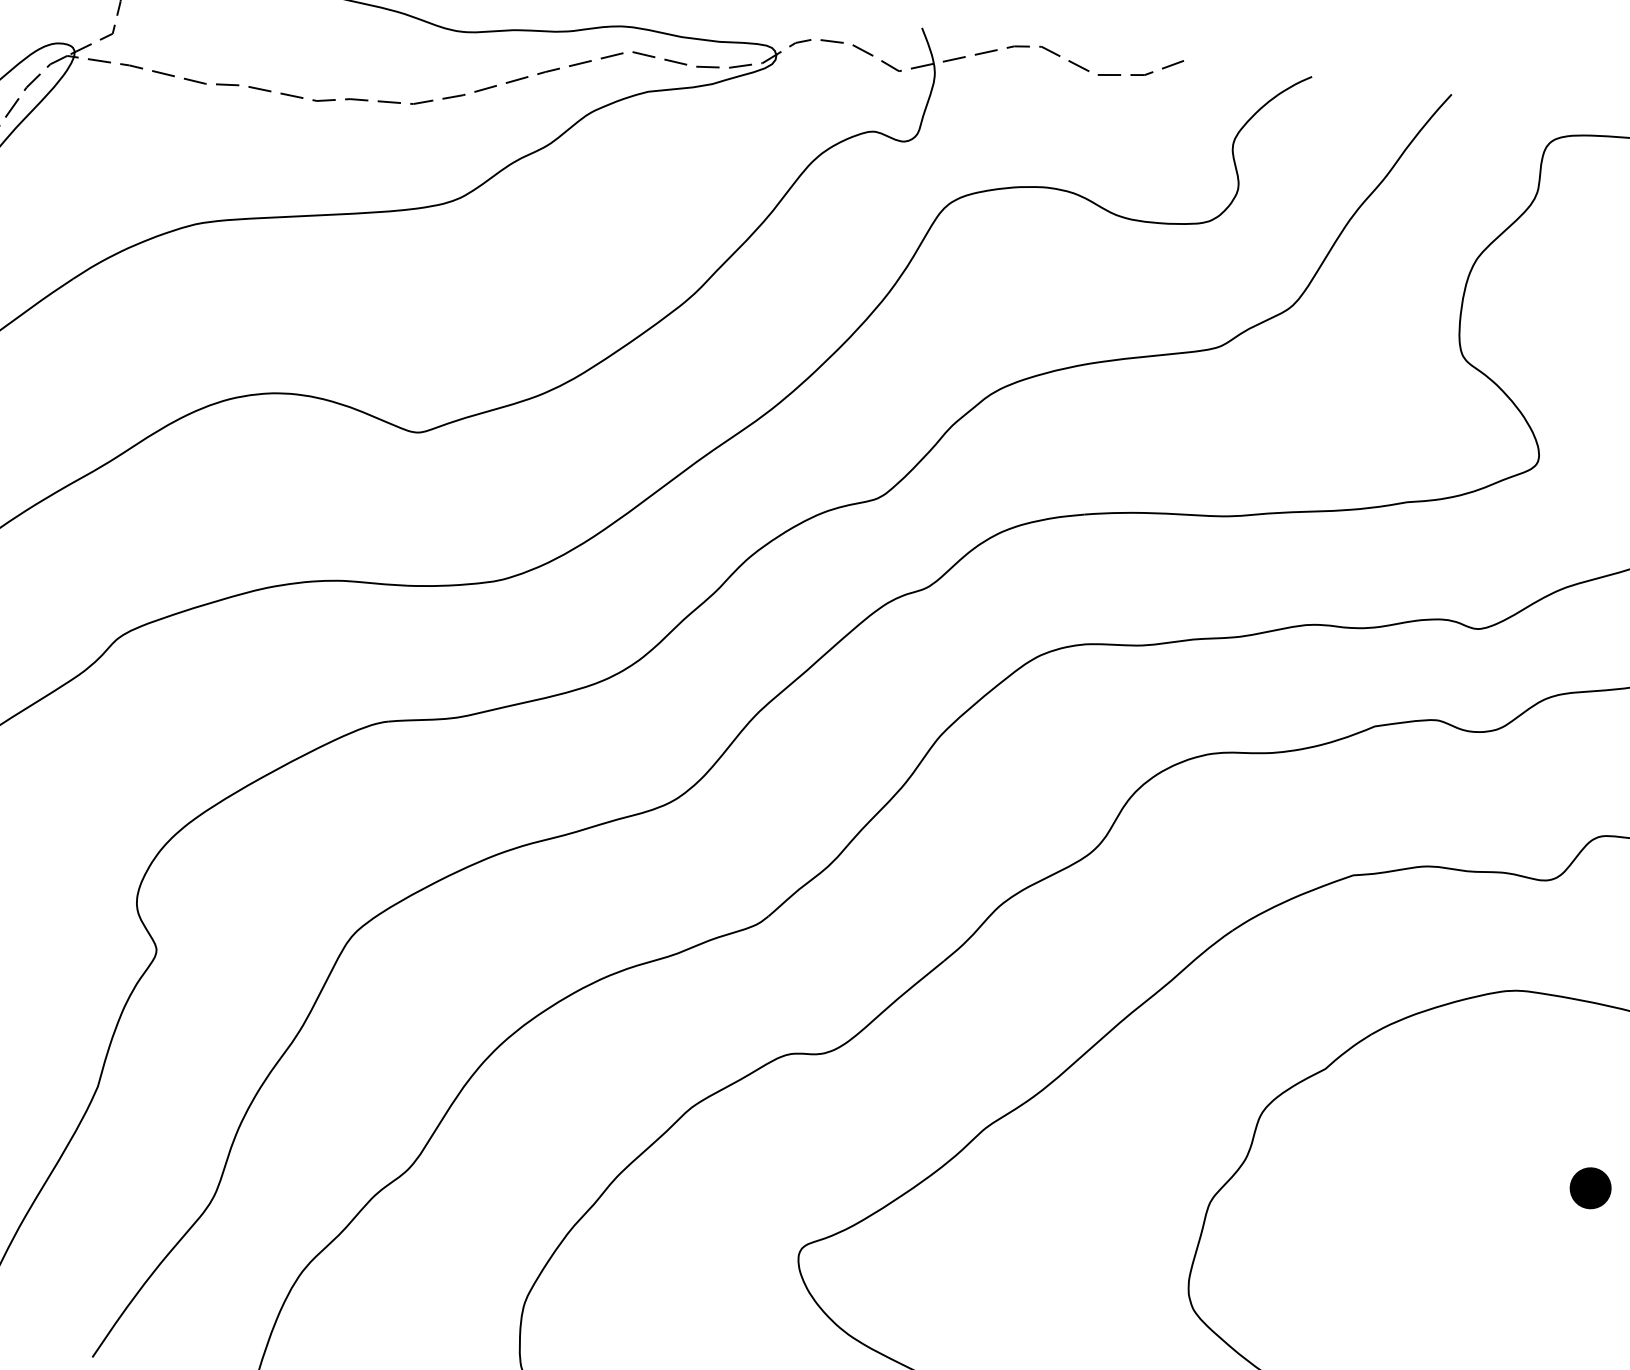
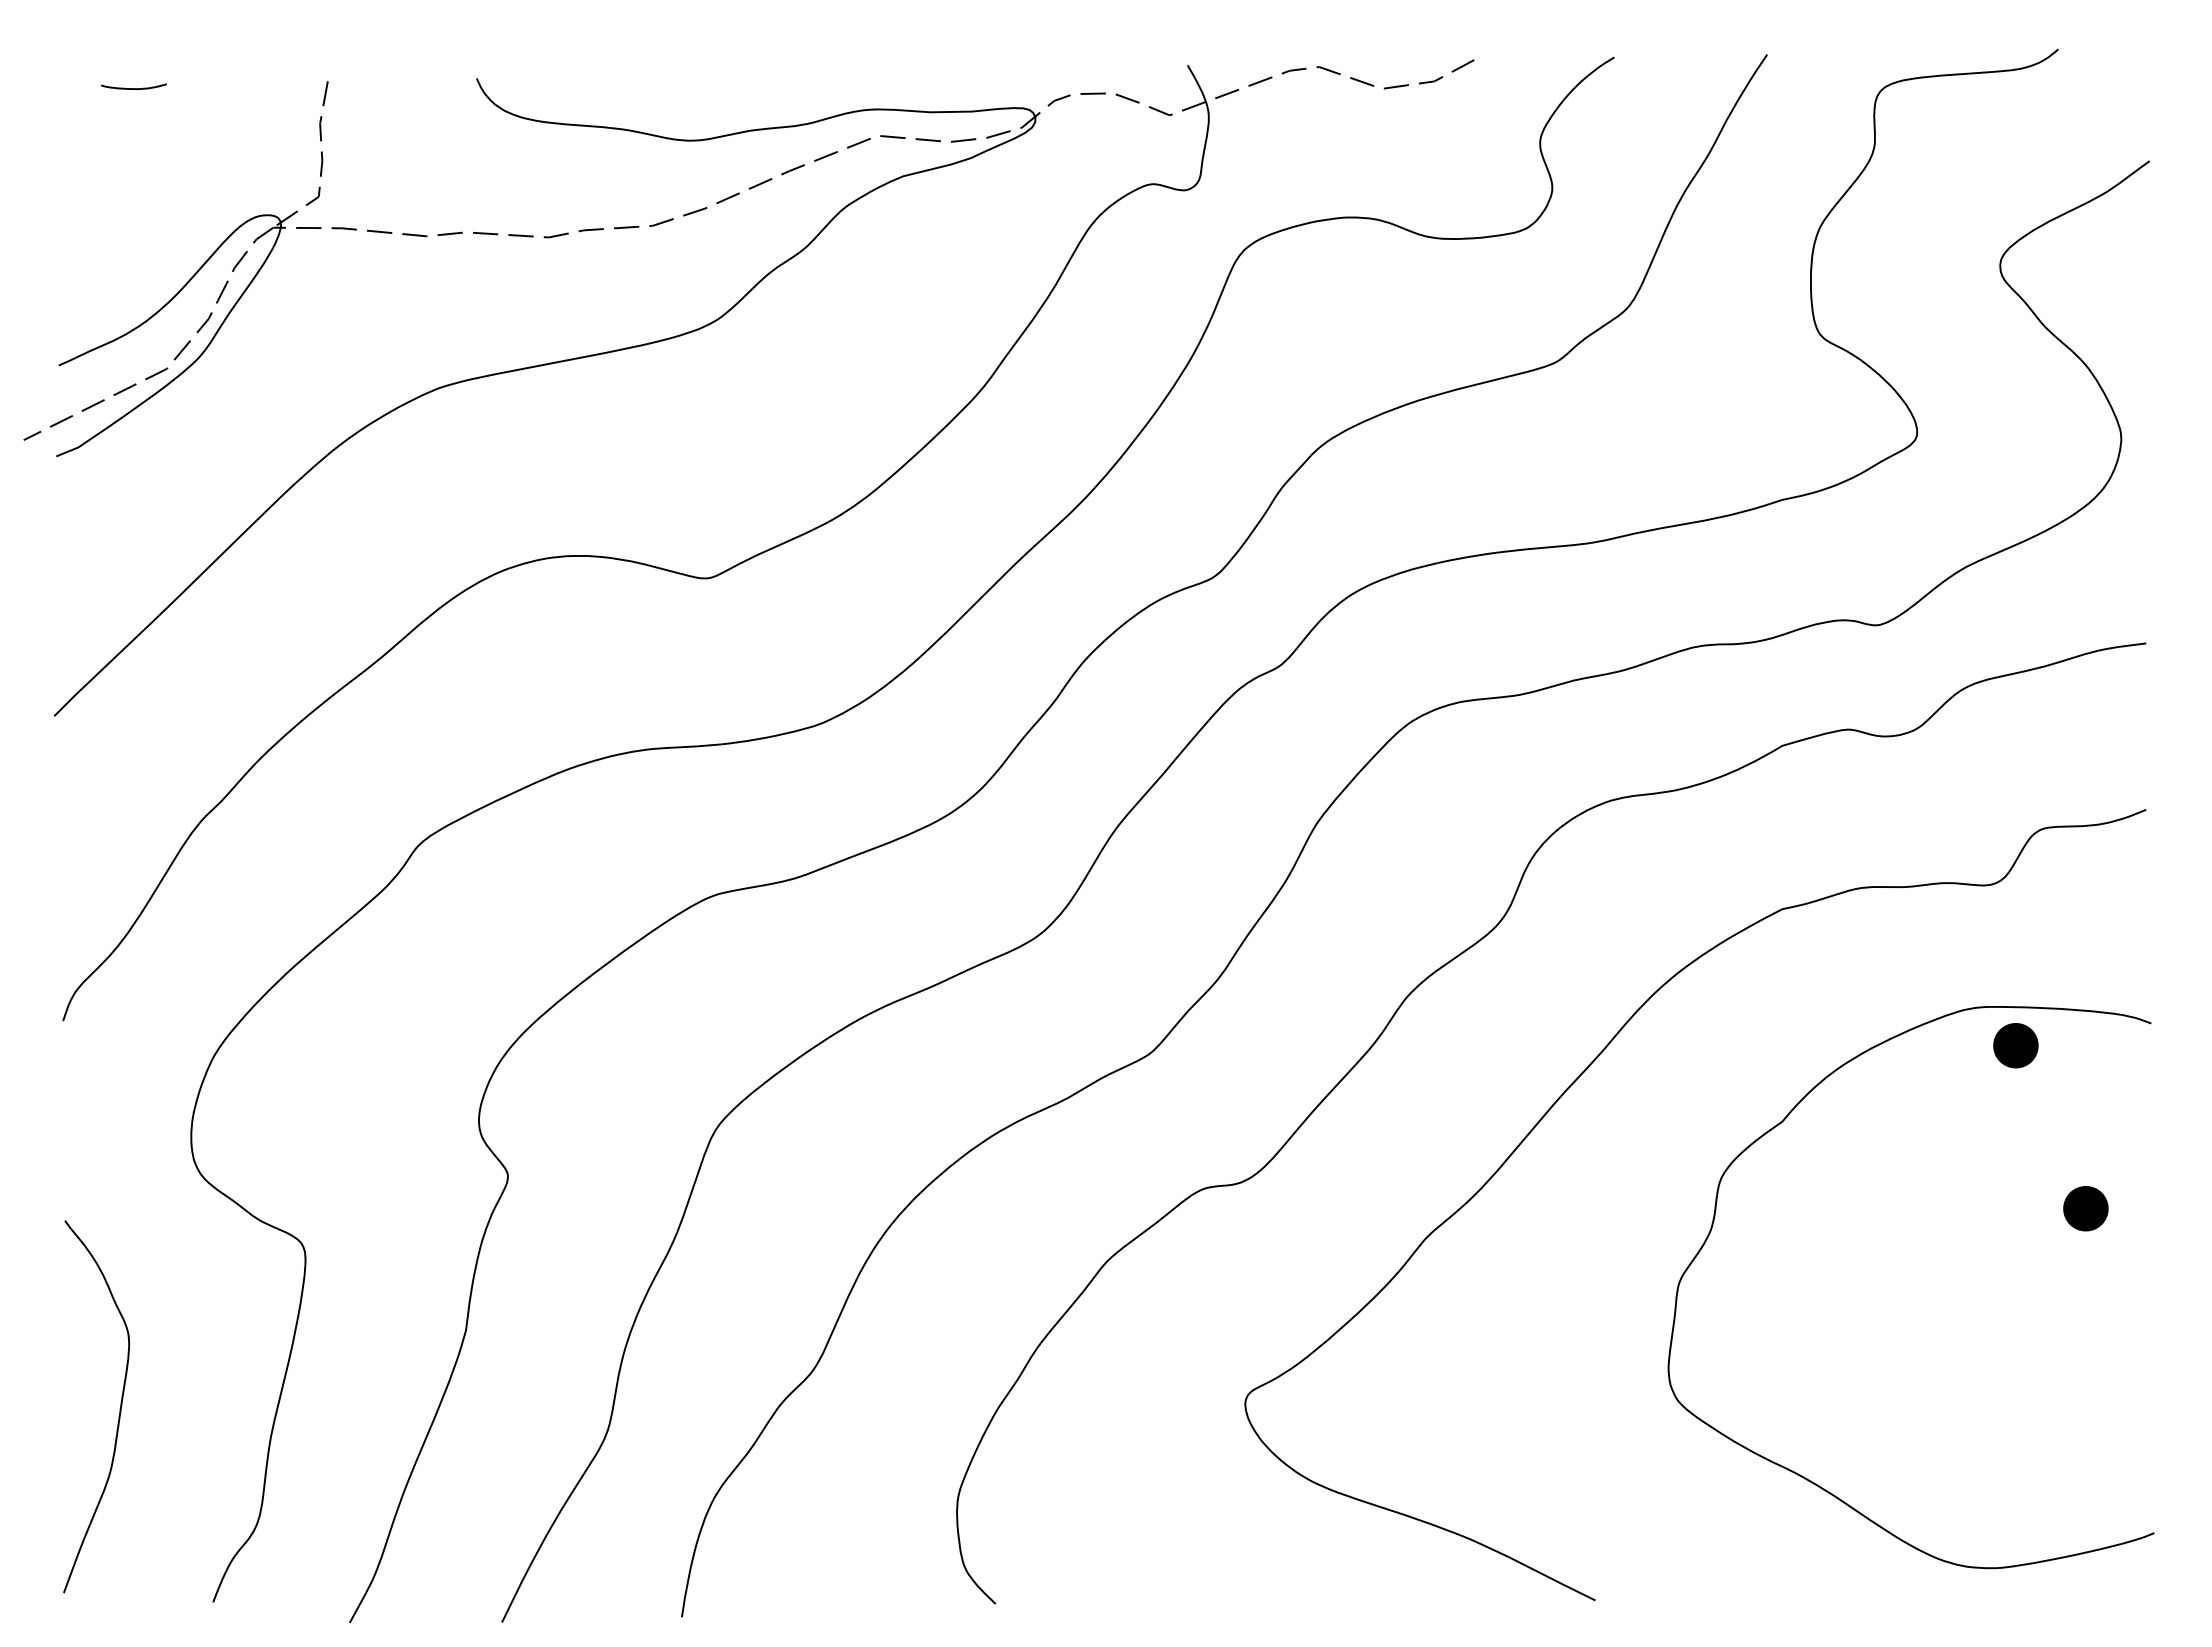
part: (1547, 1030) -> (2015, 1045), added

